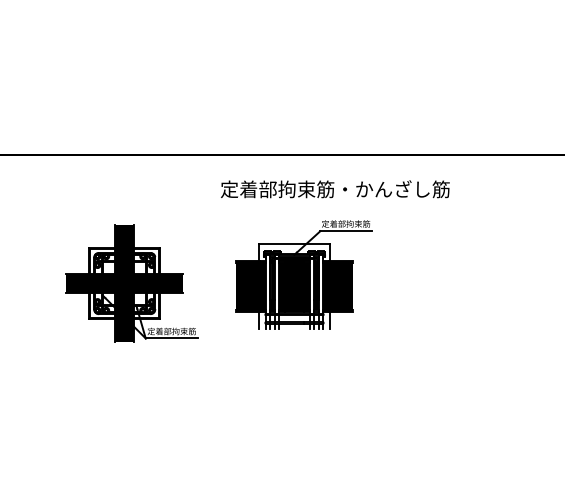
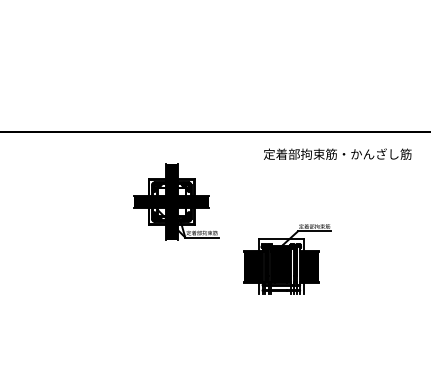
text: (334, 188) -> (337, 153), moved
part: (304, 274) -> (287, 259), moved
part: (132, 282) -> (176, 201), moved

